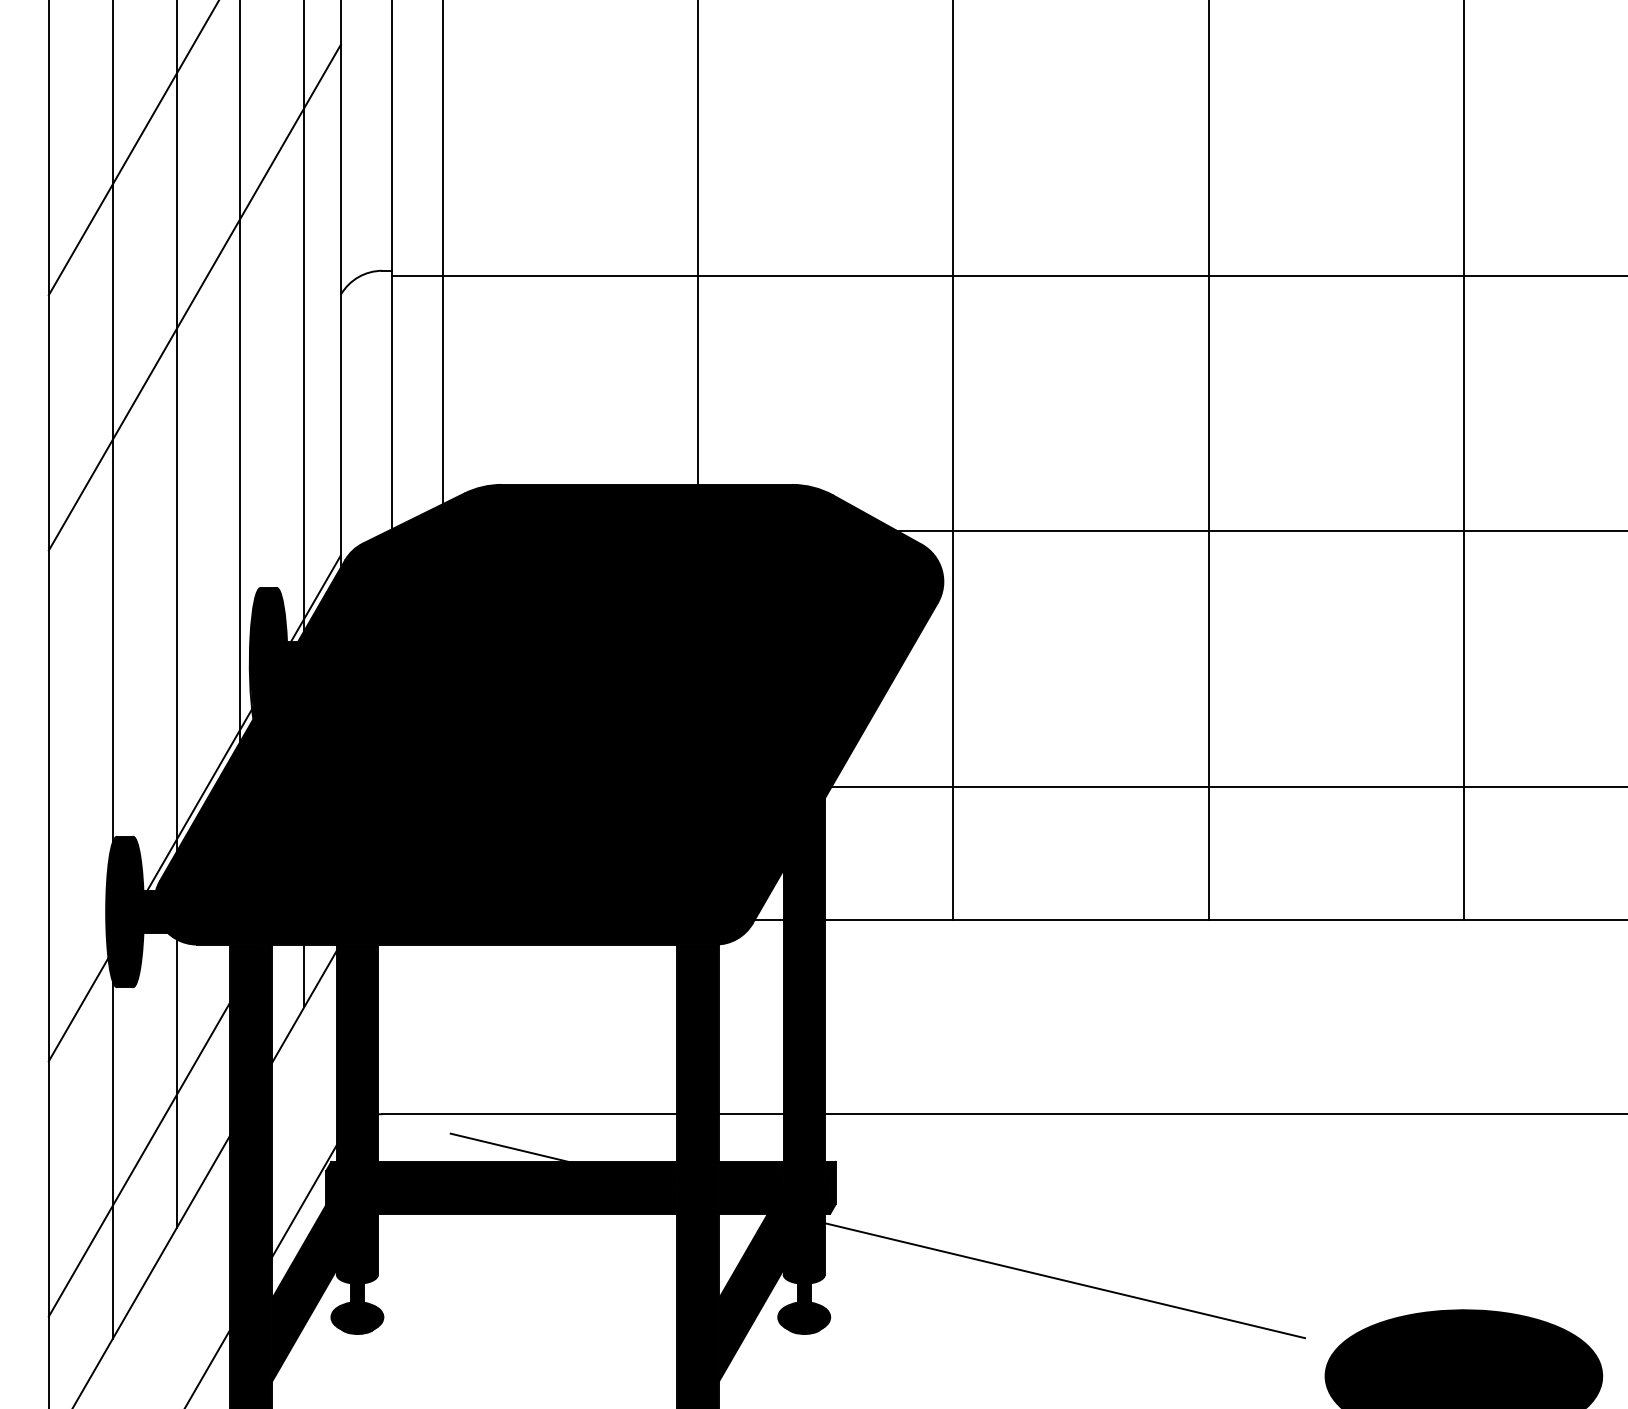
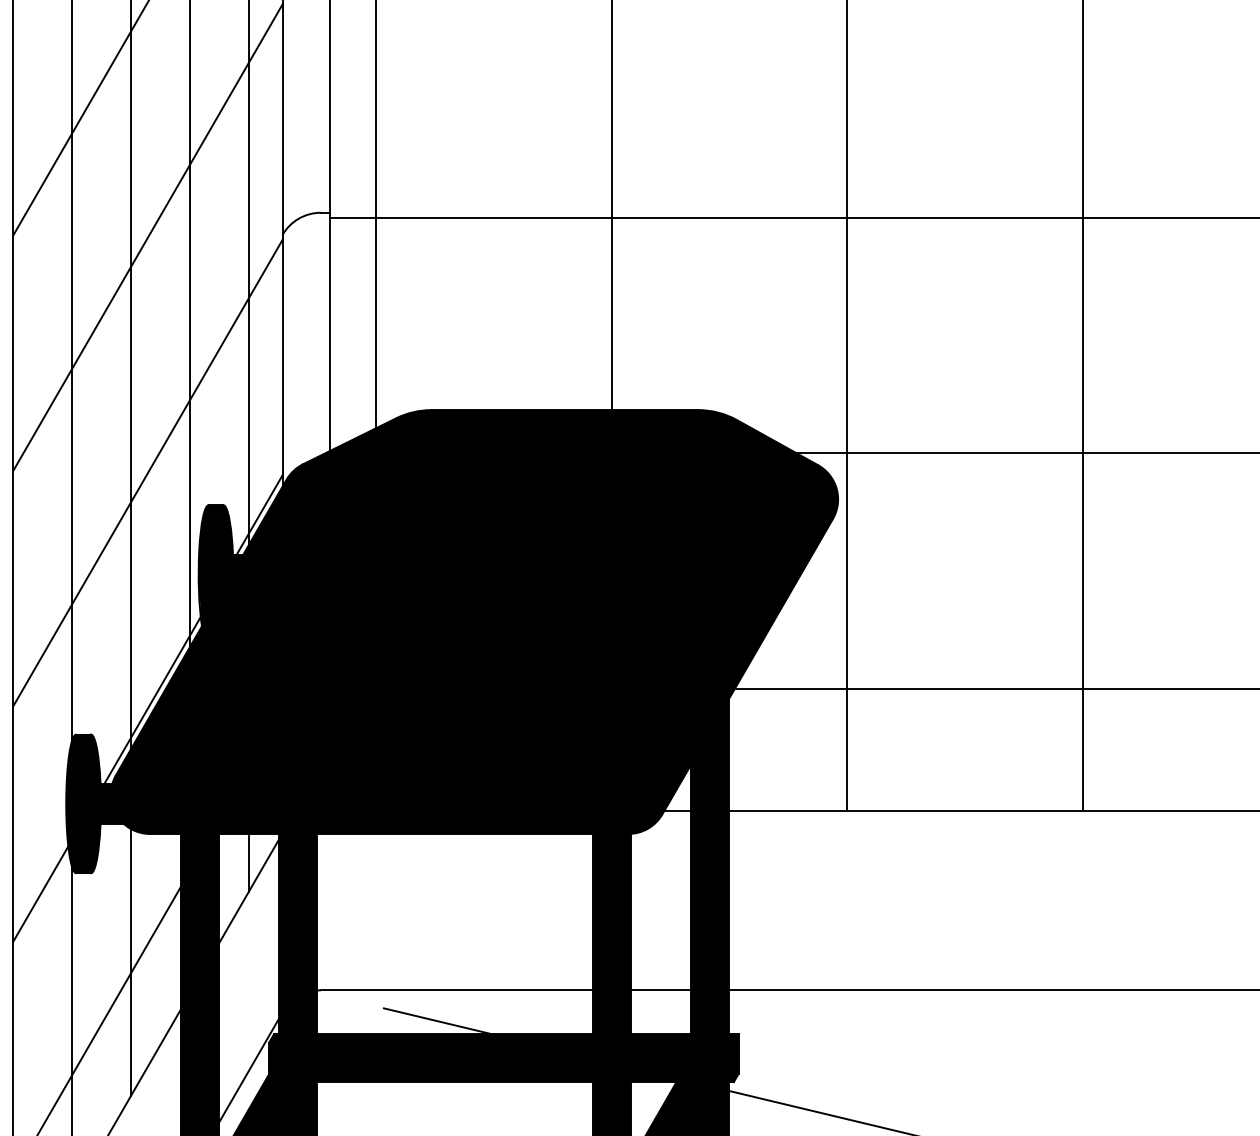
line: (194, 552) -> (147, 472), added

